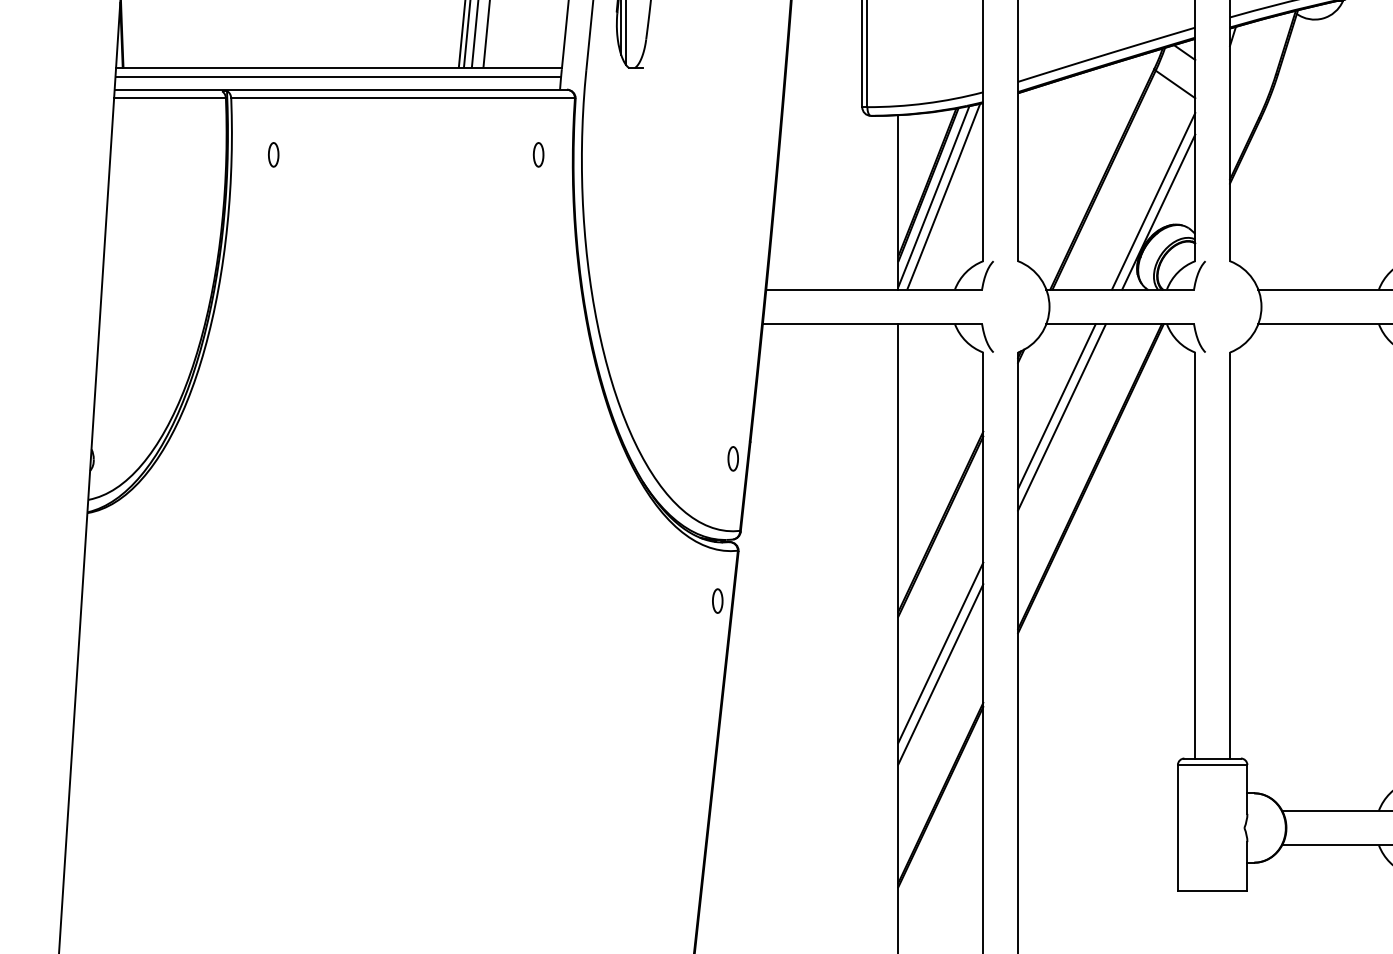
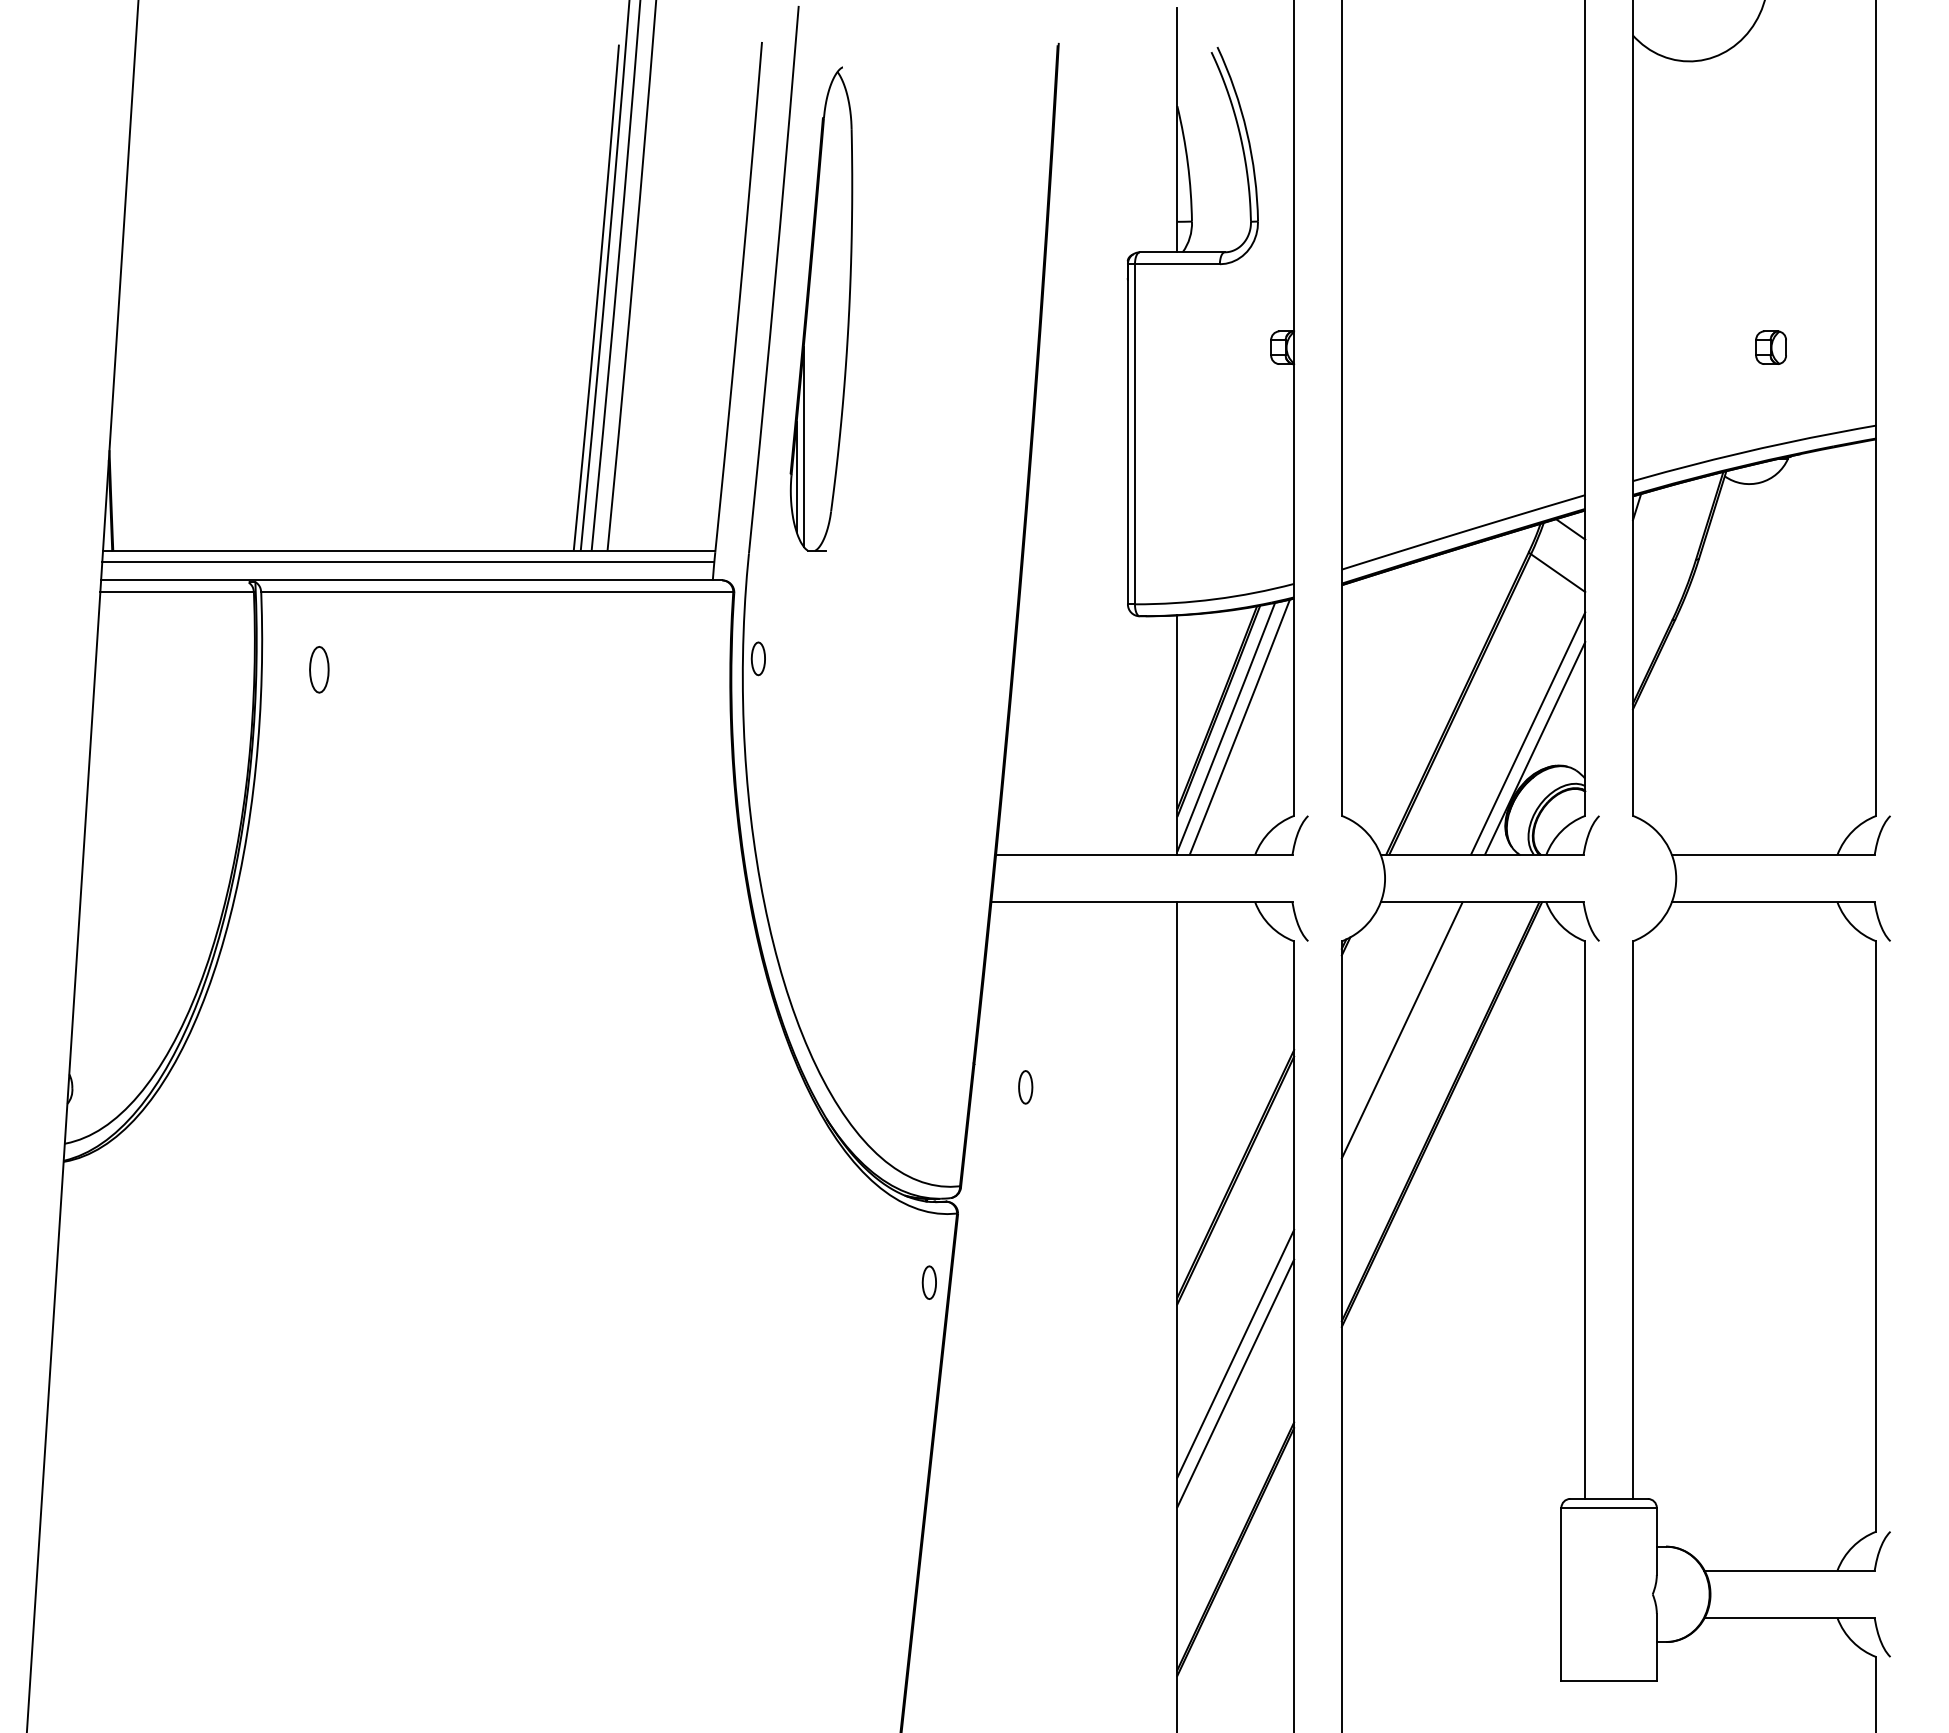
part: (273, 154) -> (319, 669), size x1.4
part: (537, 154) -> (757, 658), moved
line: (1056, 406) -> (1394, 1015), removed
part: (733, 458) -> (1025, 1087), moved

